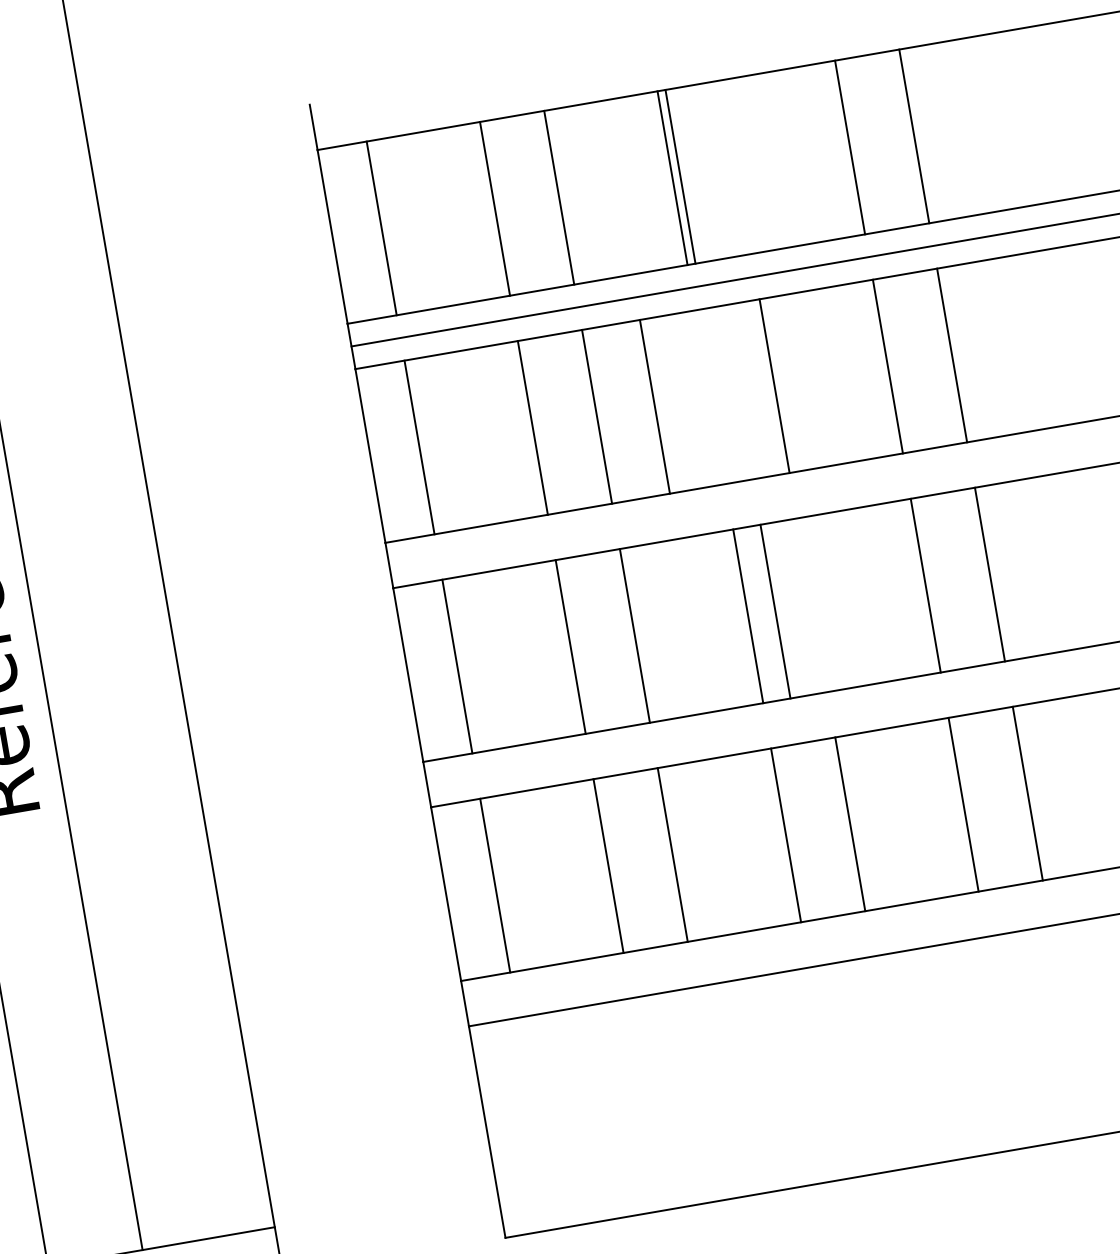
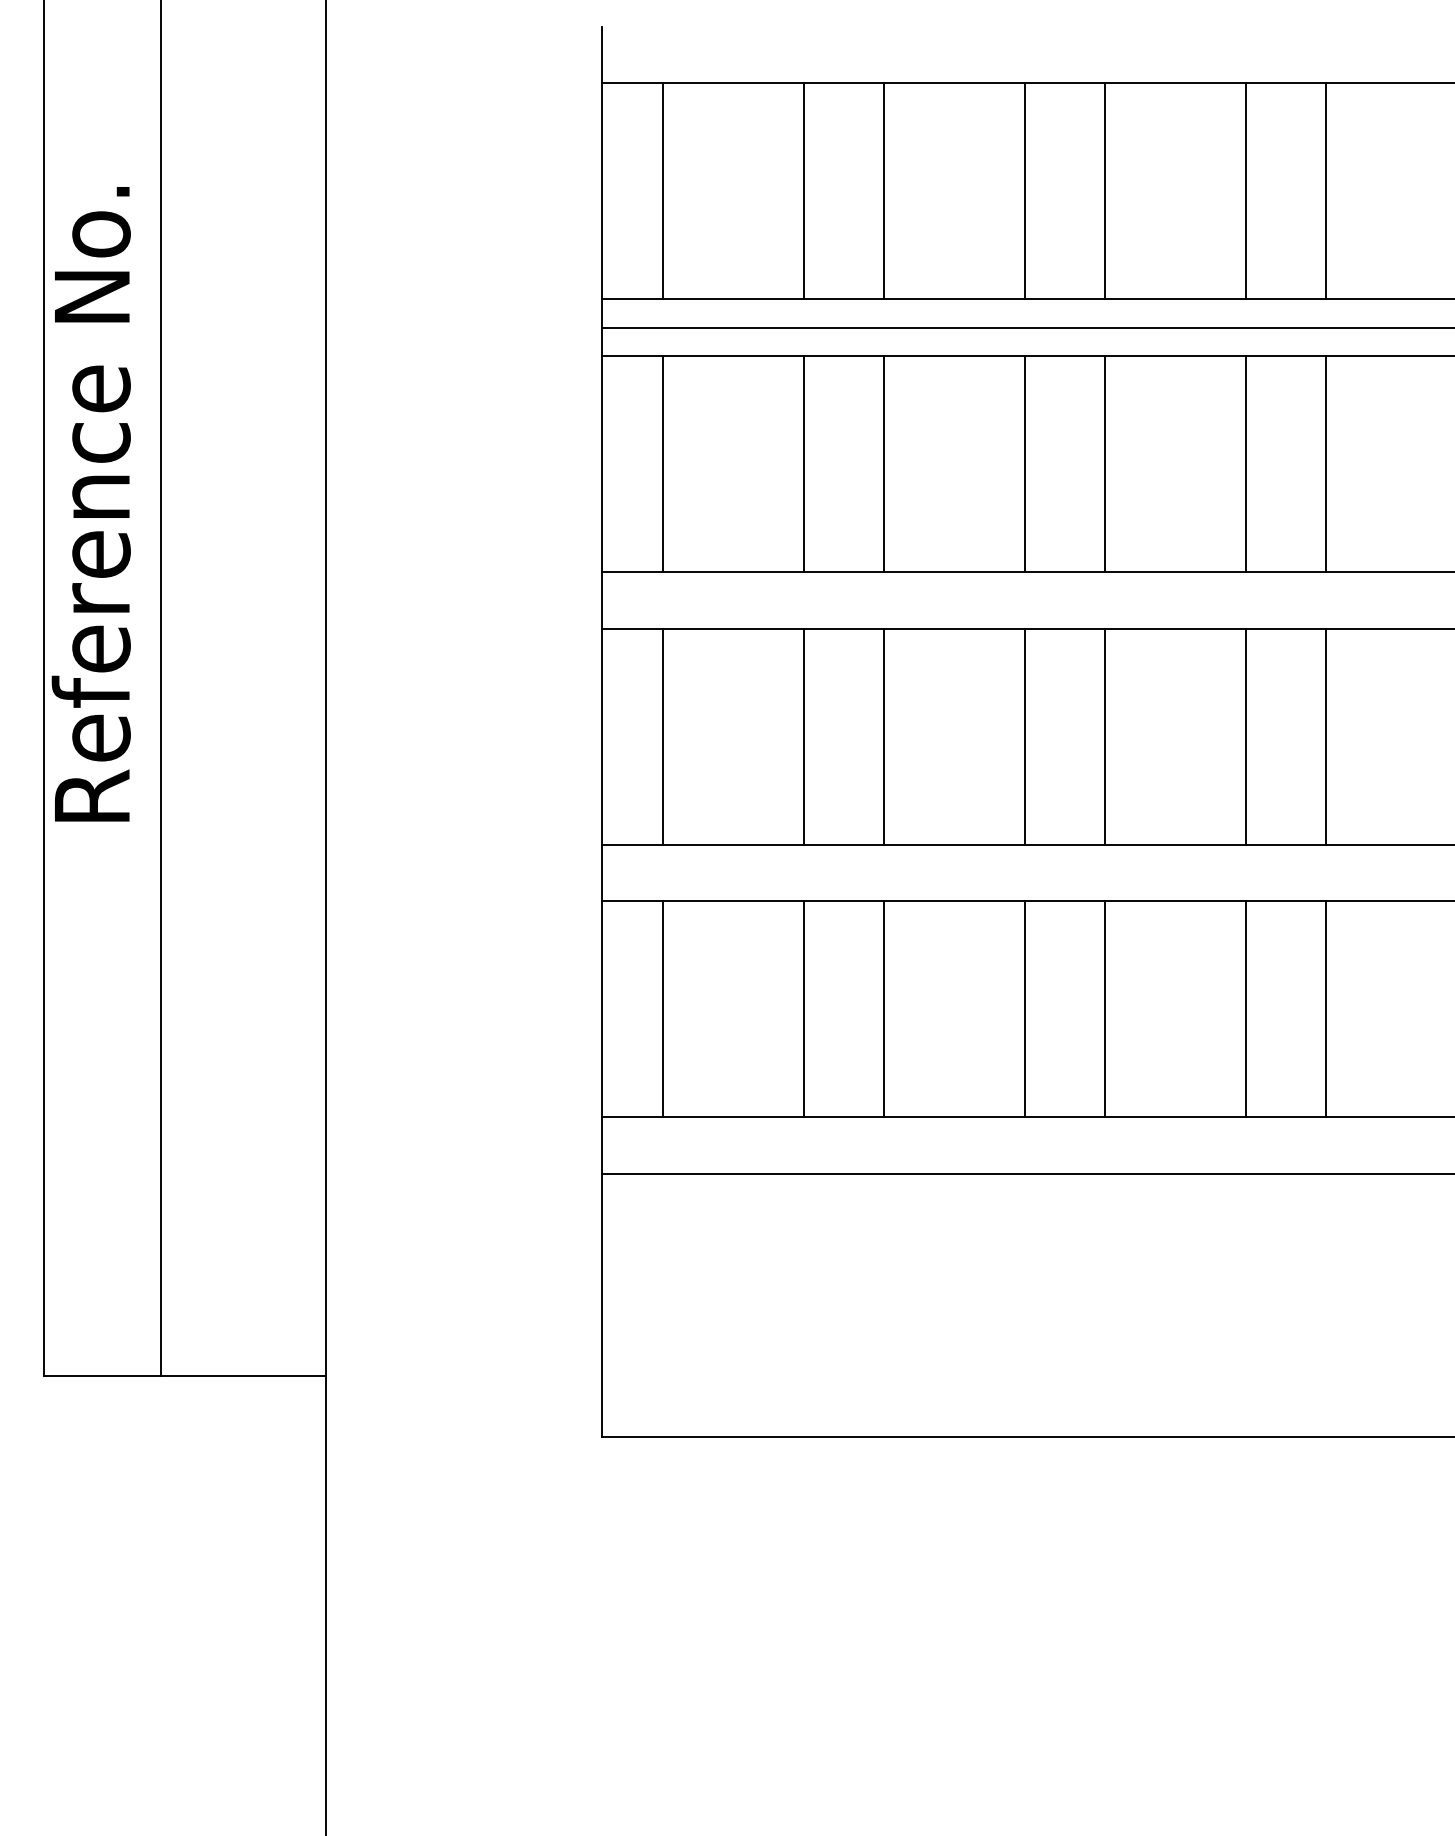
line: (680, 176) -> (1105, 191), moved
line: (655, 406) -> (1025, 463), moved
line: (775, 611) -> (1105, 736), moved

